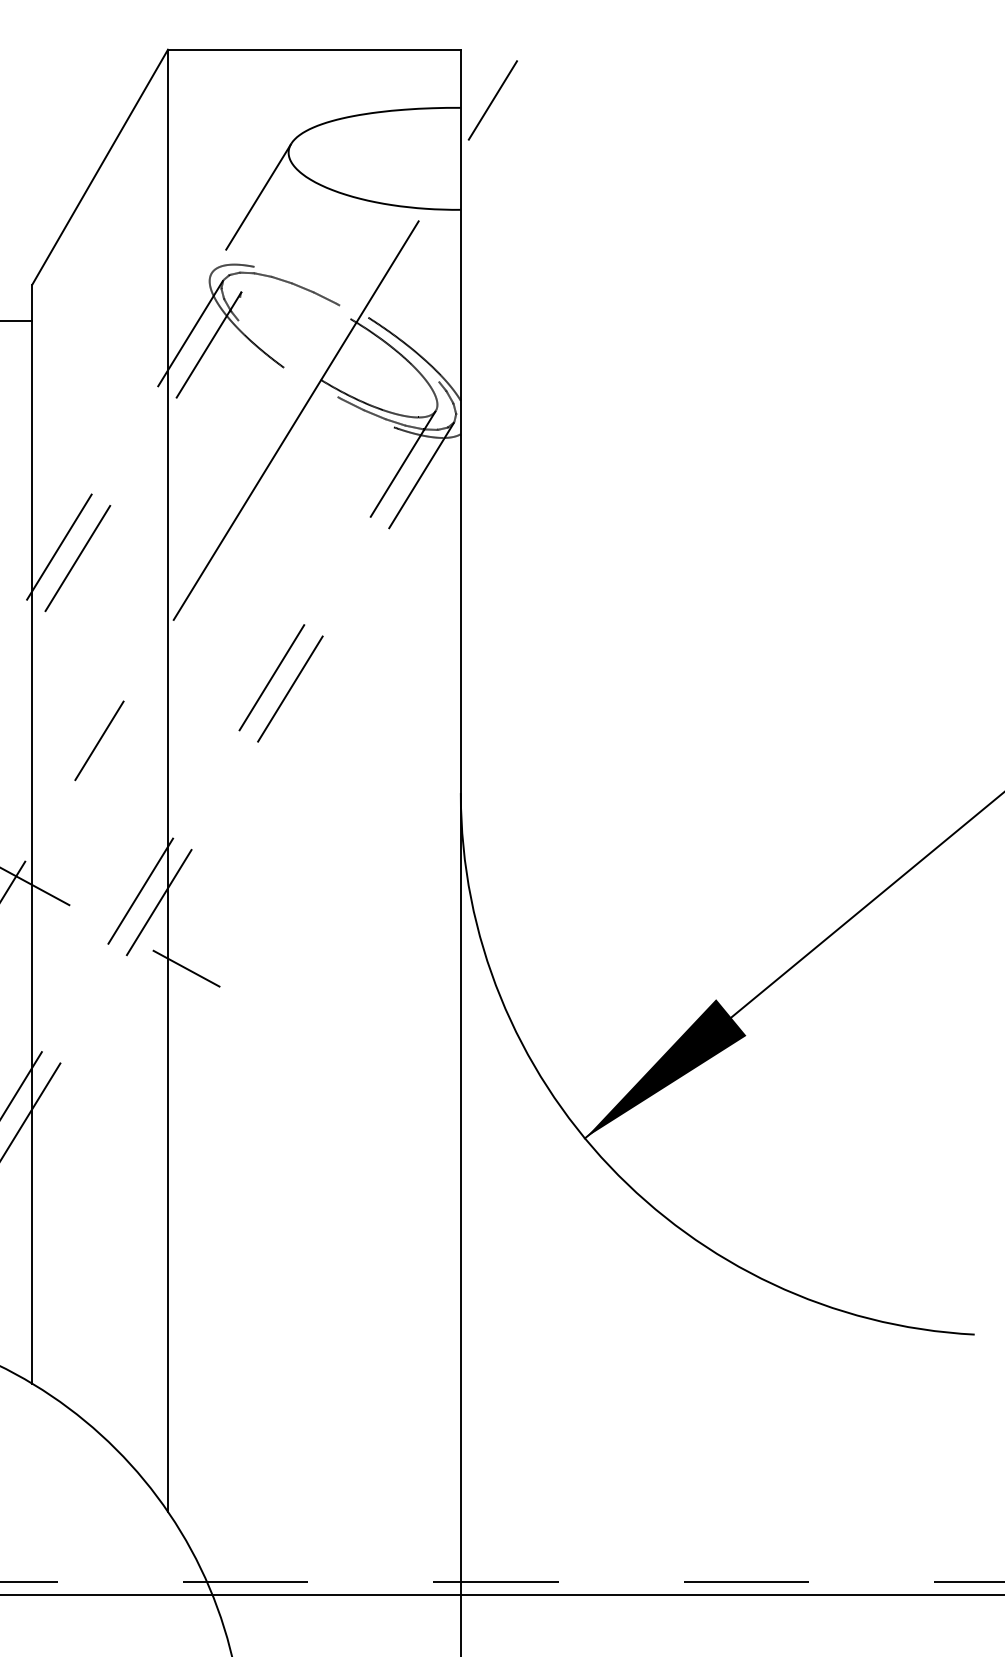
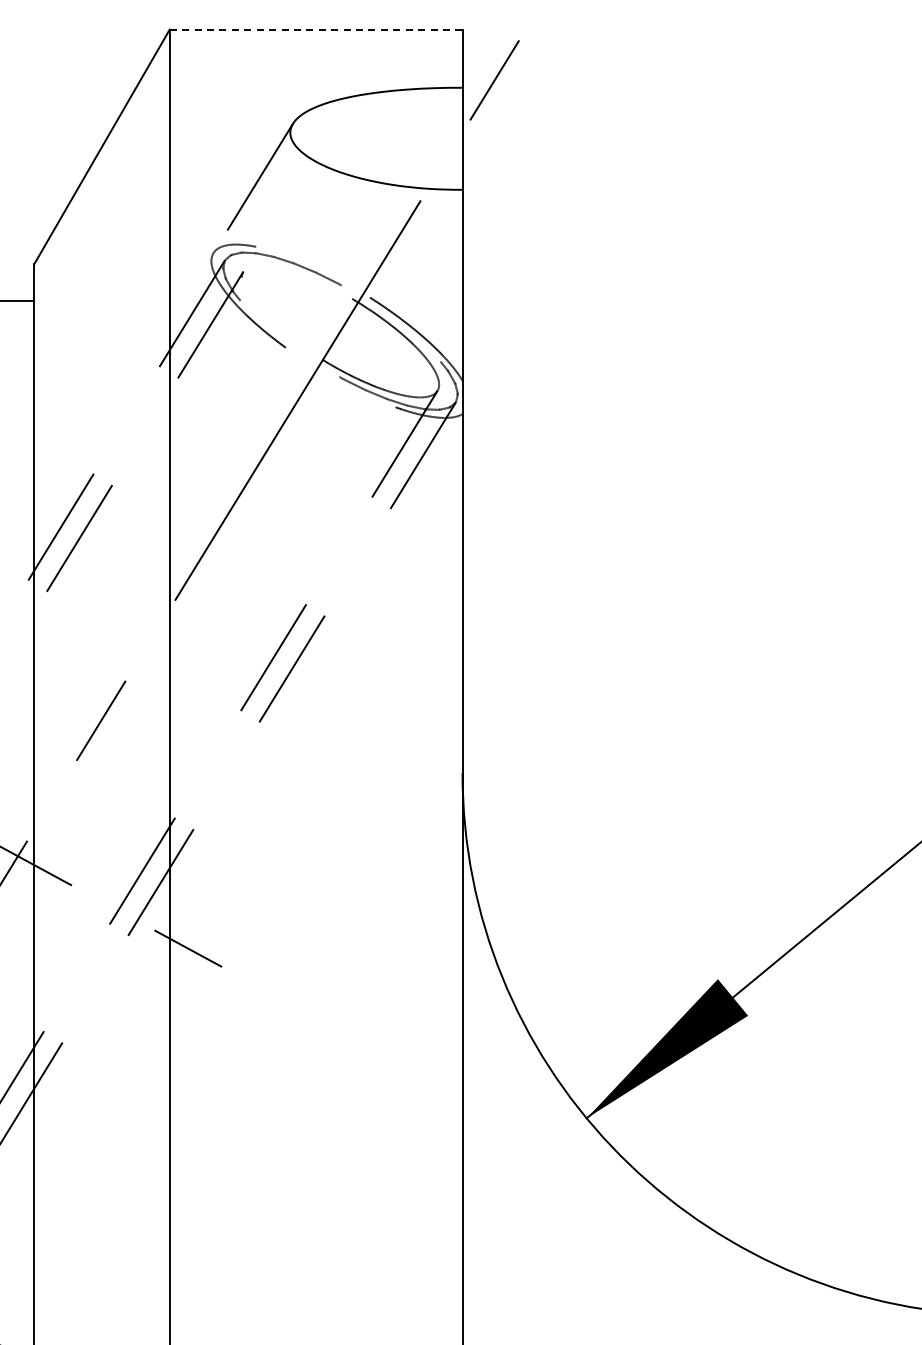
line: (314, 49) -> (316, 29), solid -> dashed

